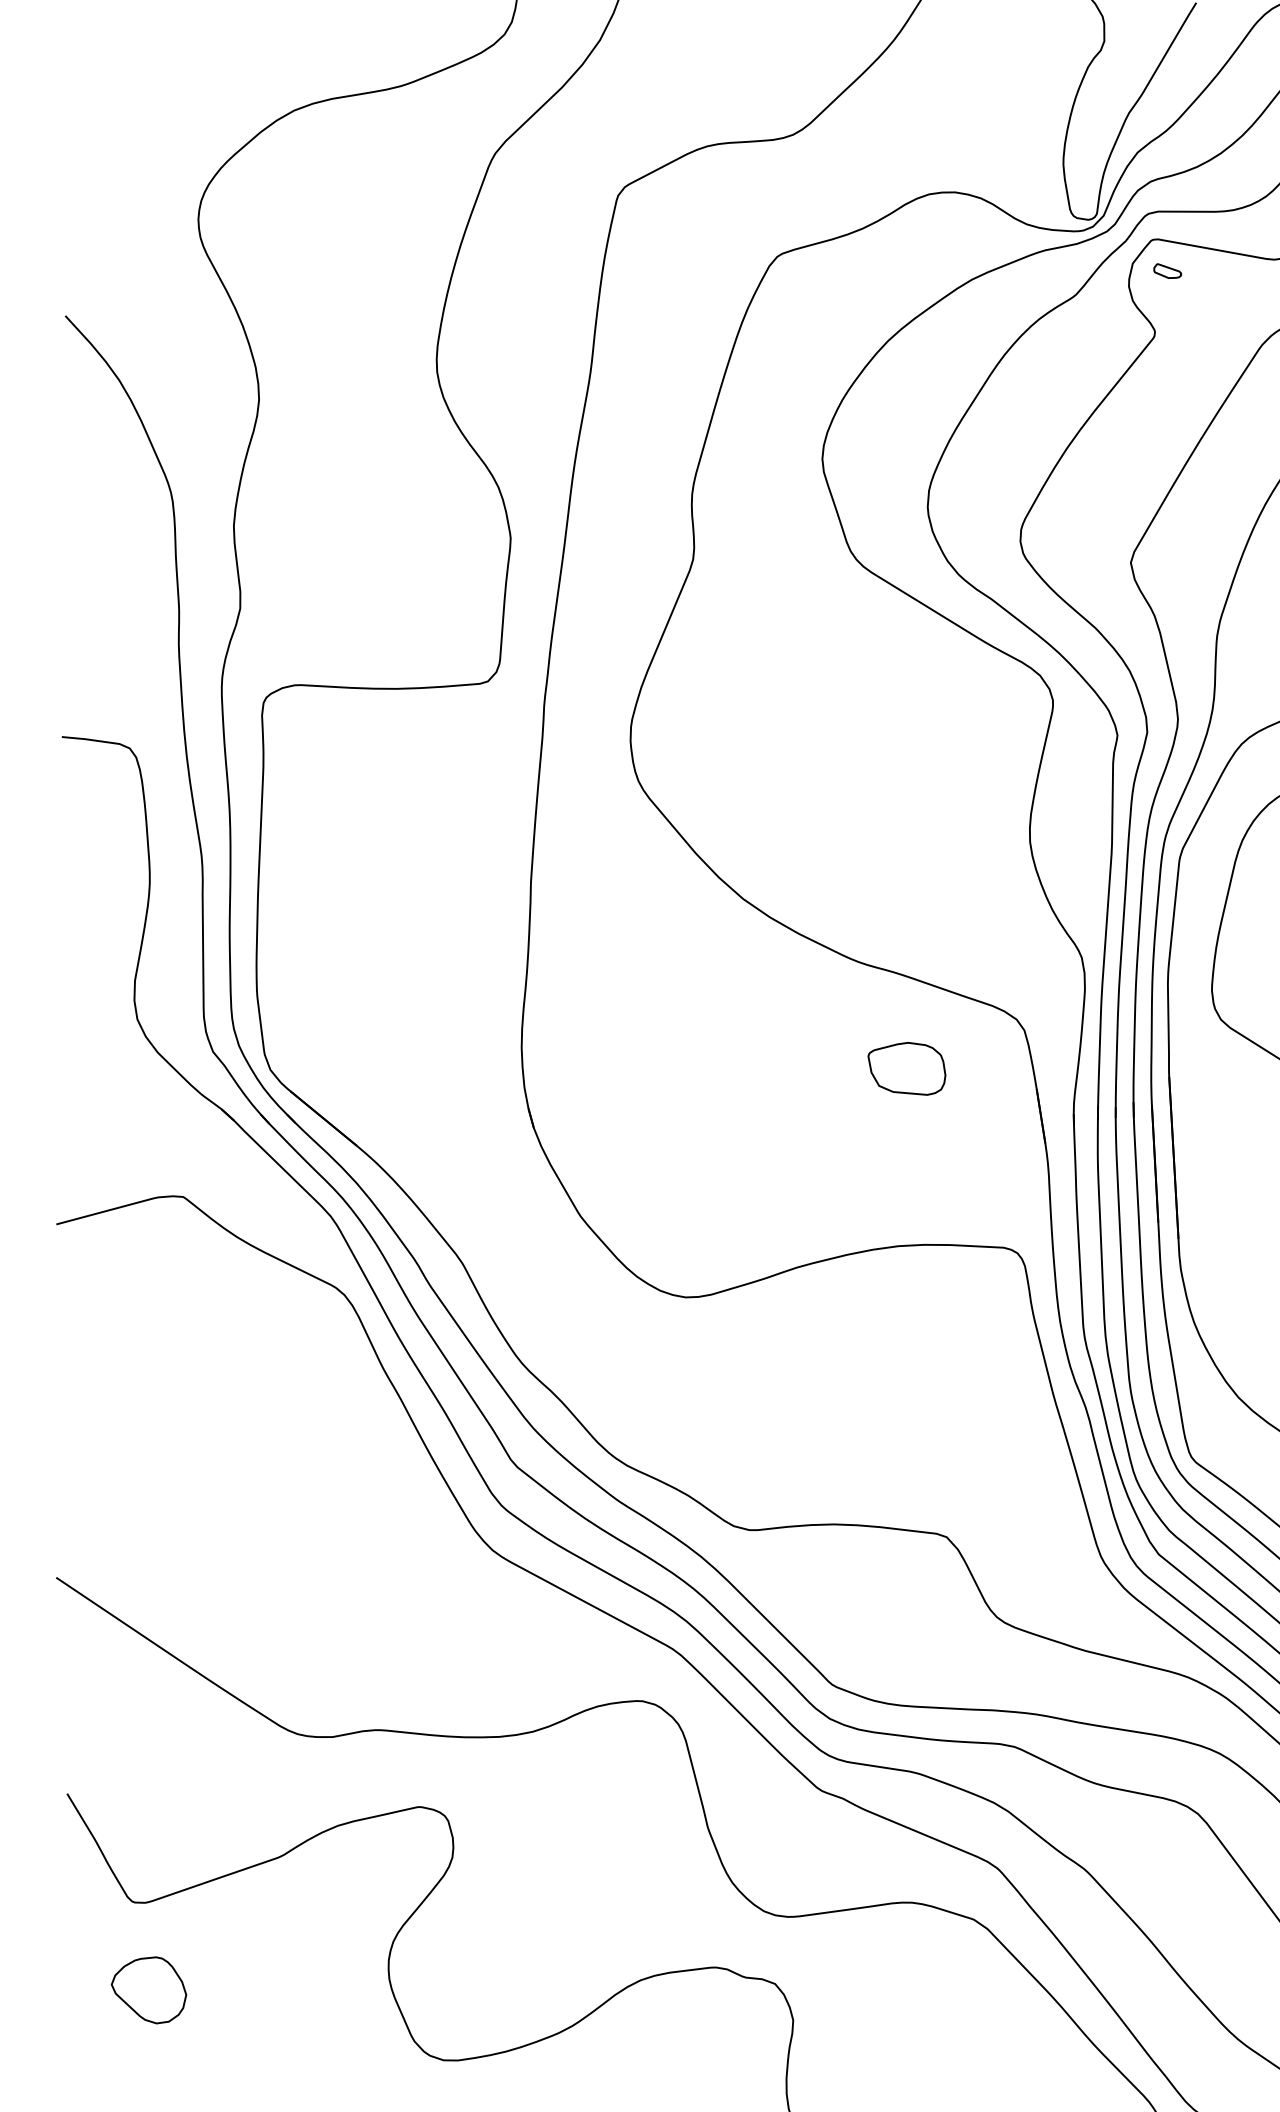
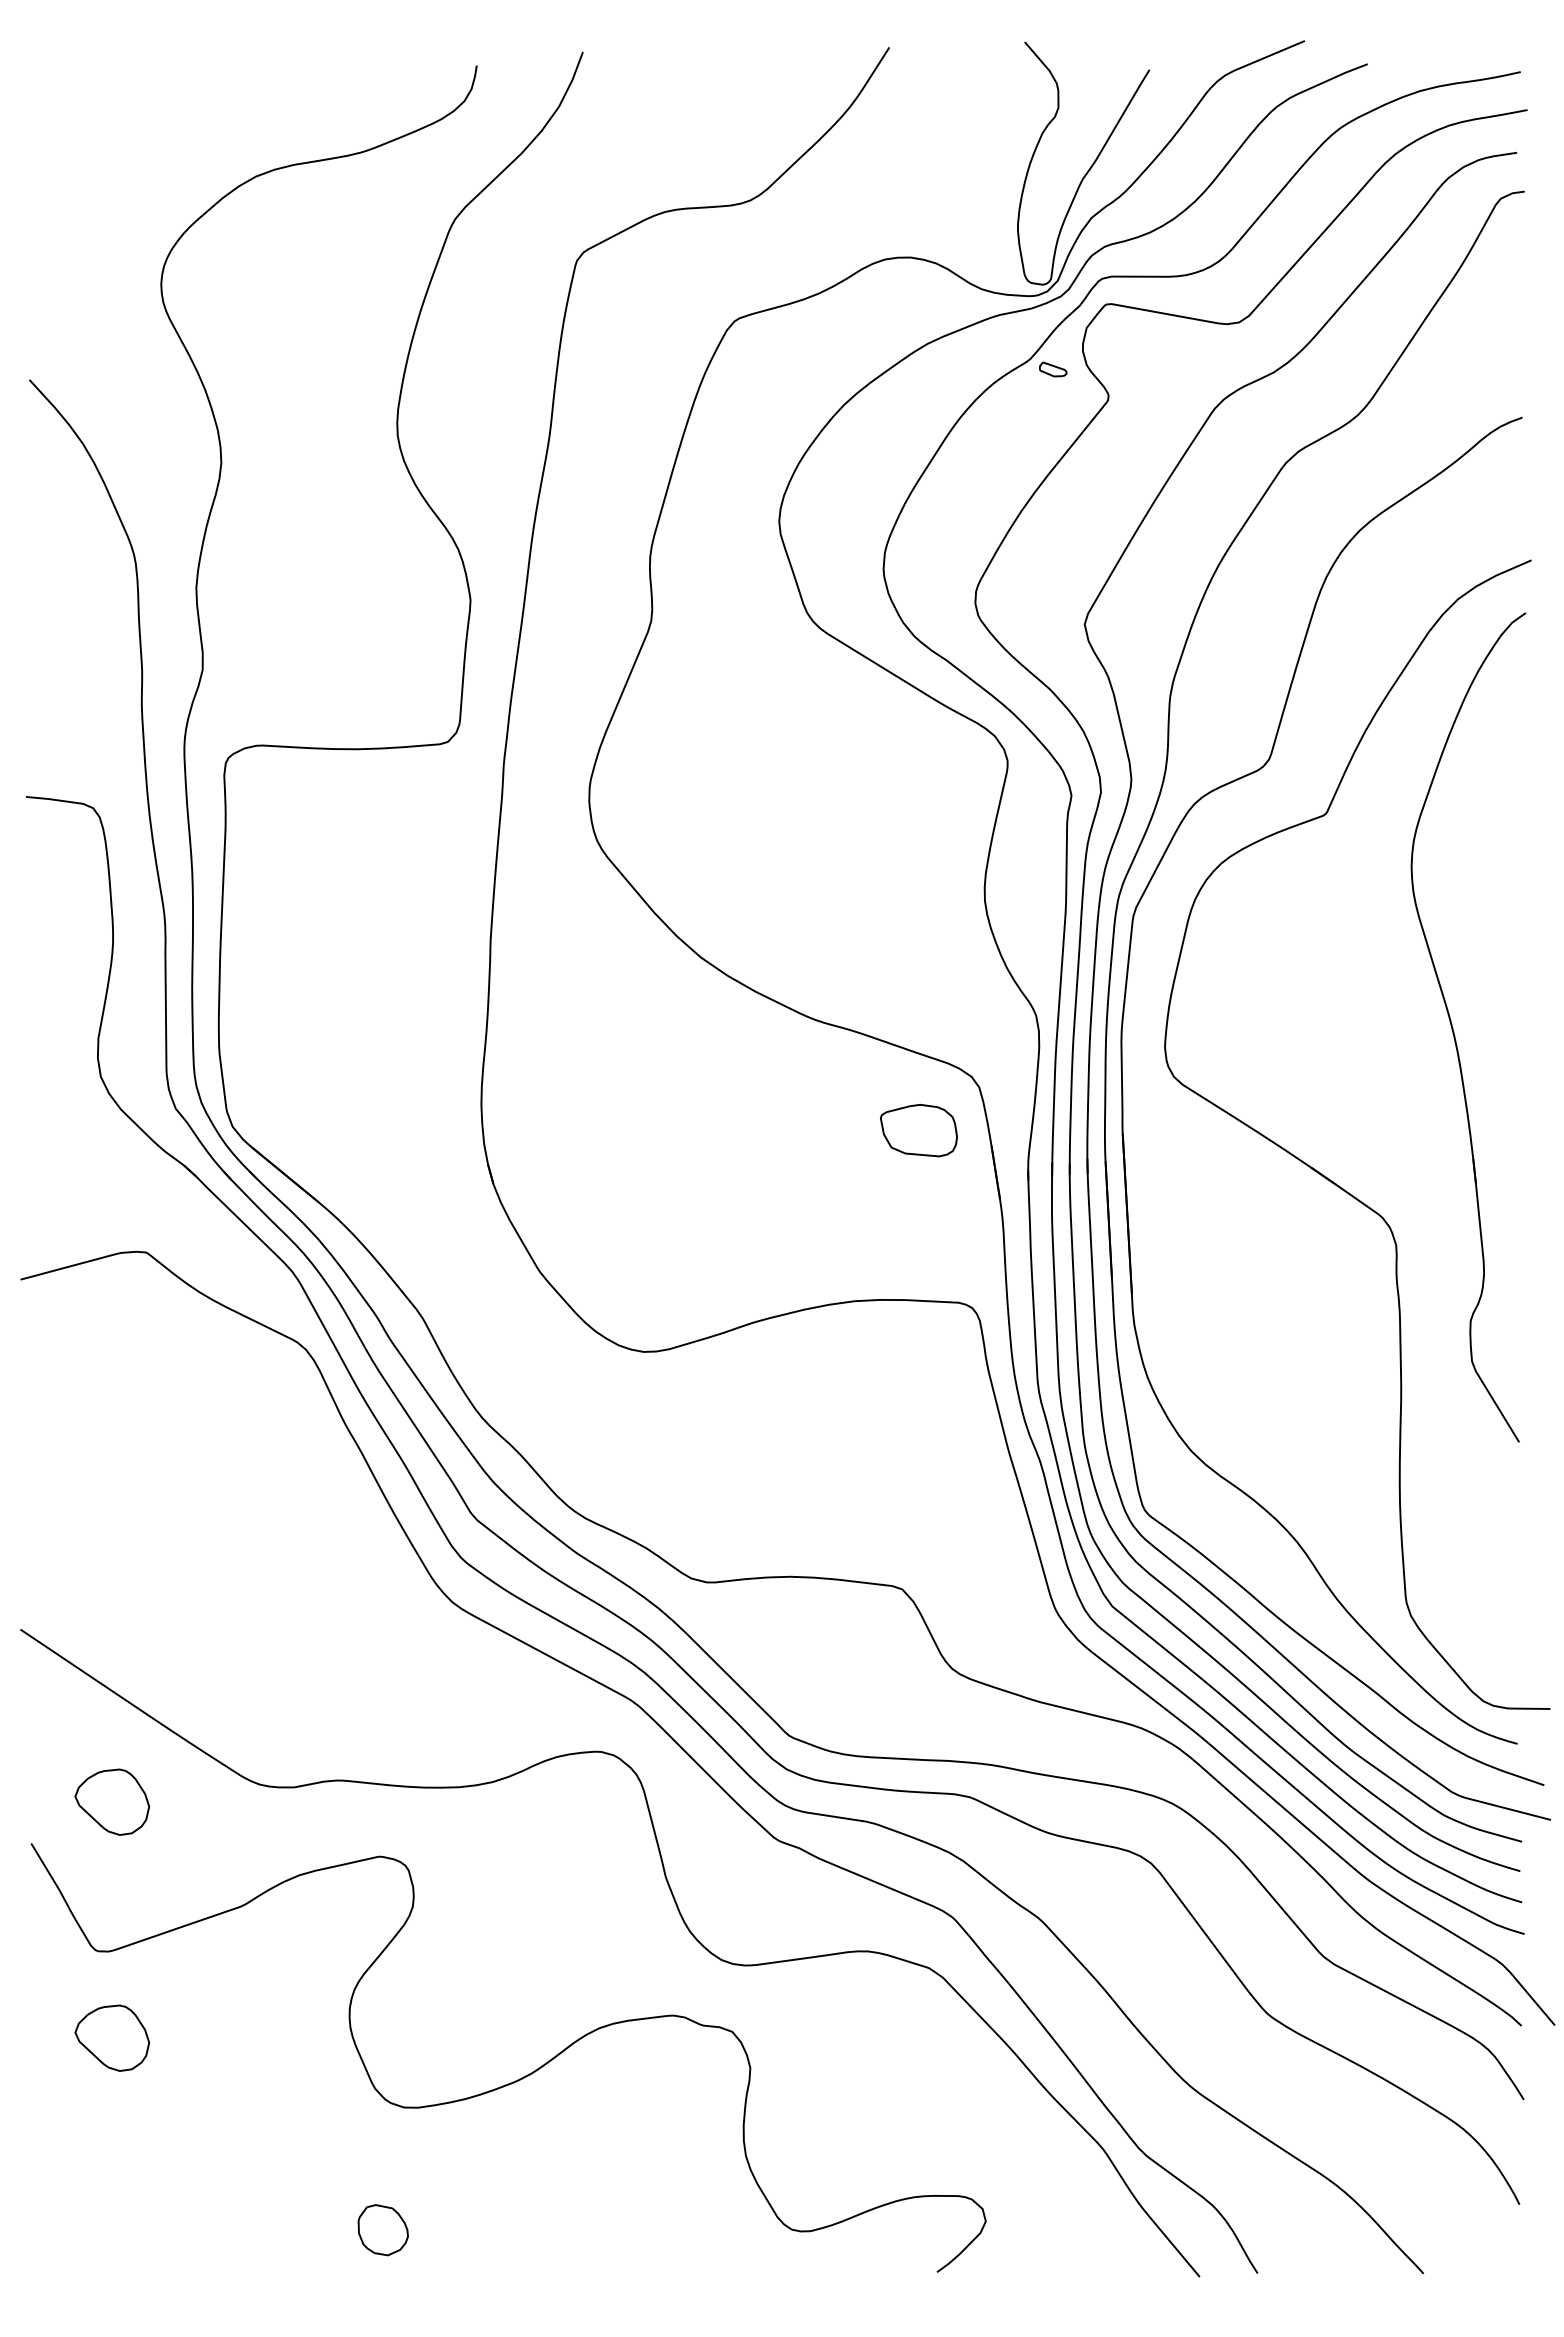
part: (1167, 271) -> (1053, 369), moved
part: (906, 1068) -> (918, 1130), moved
part: (149, 1751) -> (112, 1801), added

